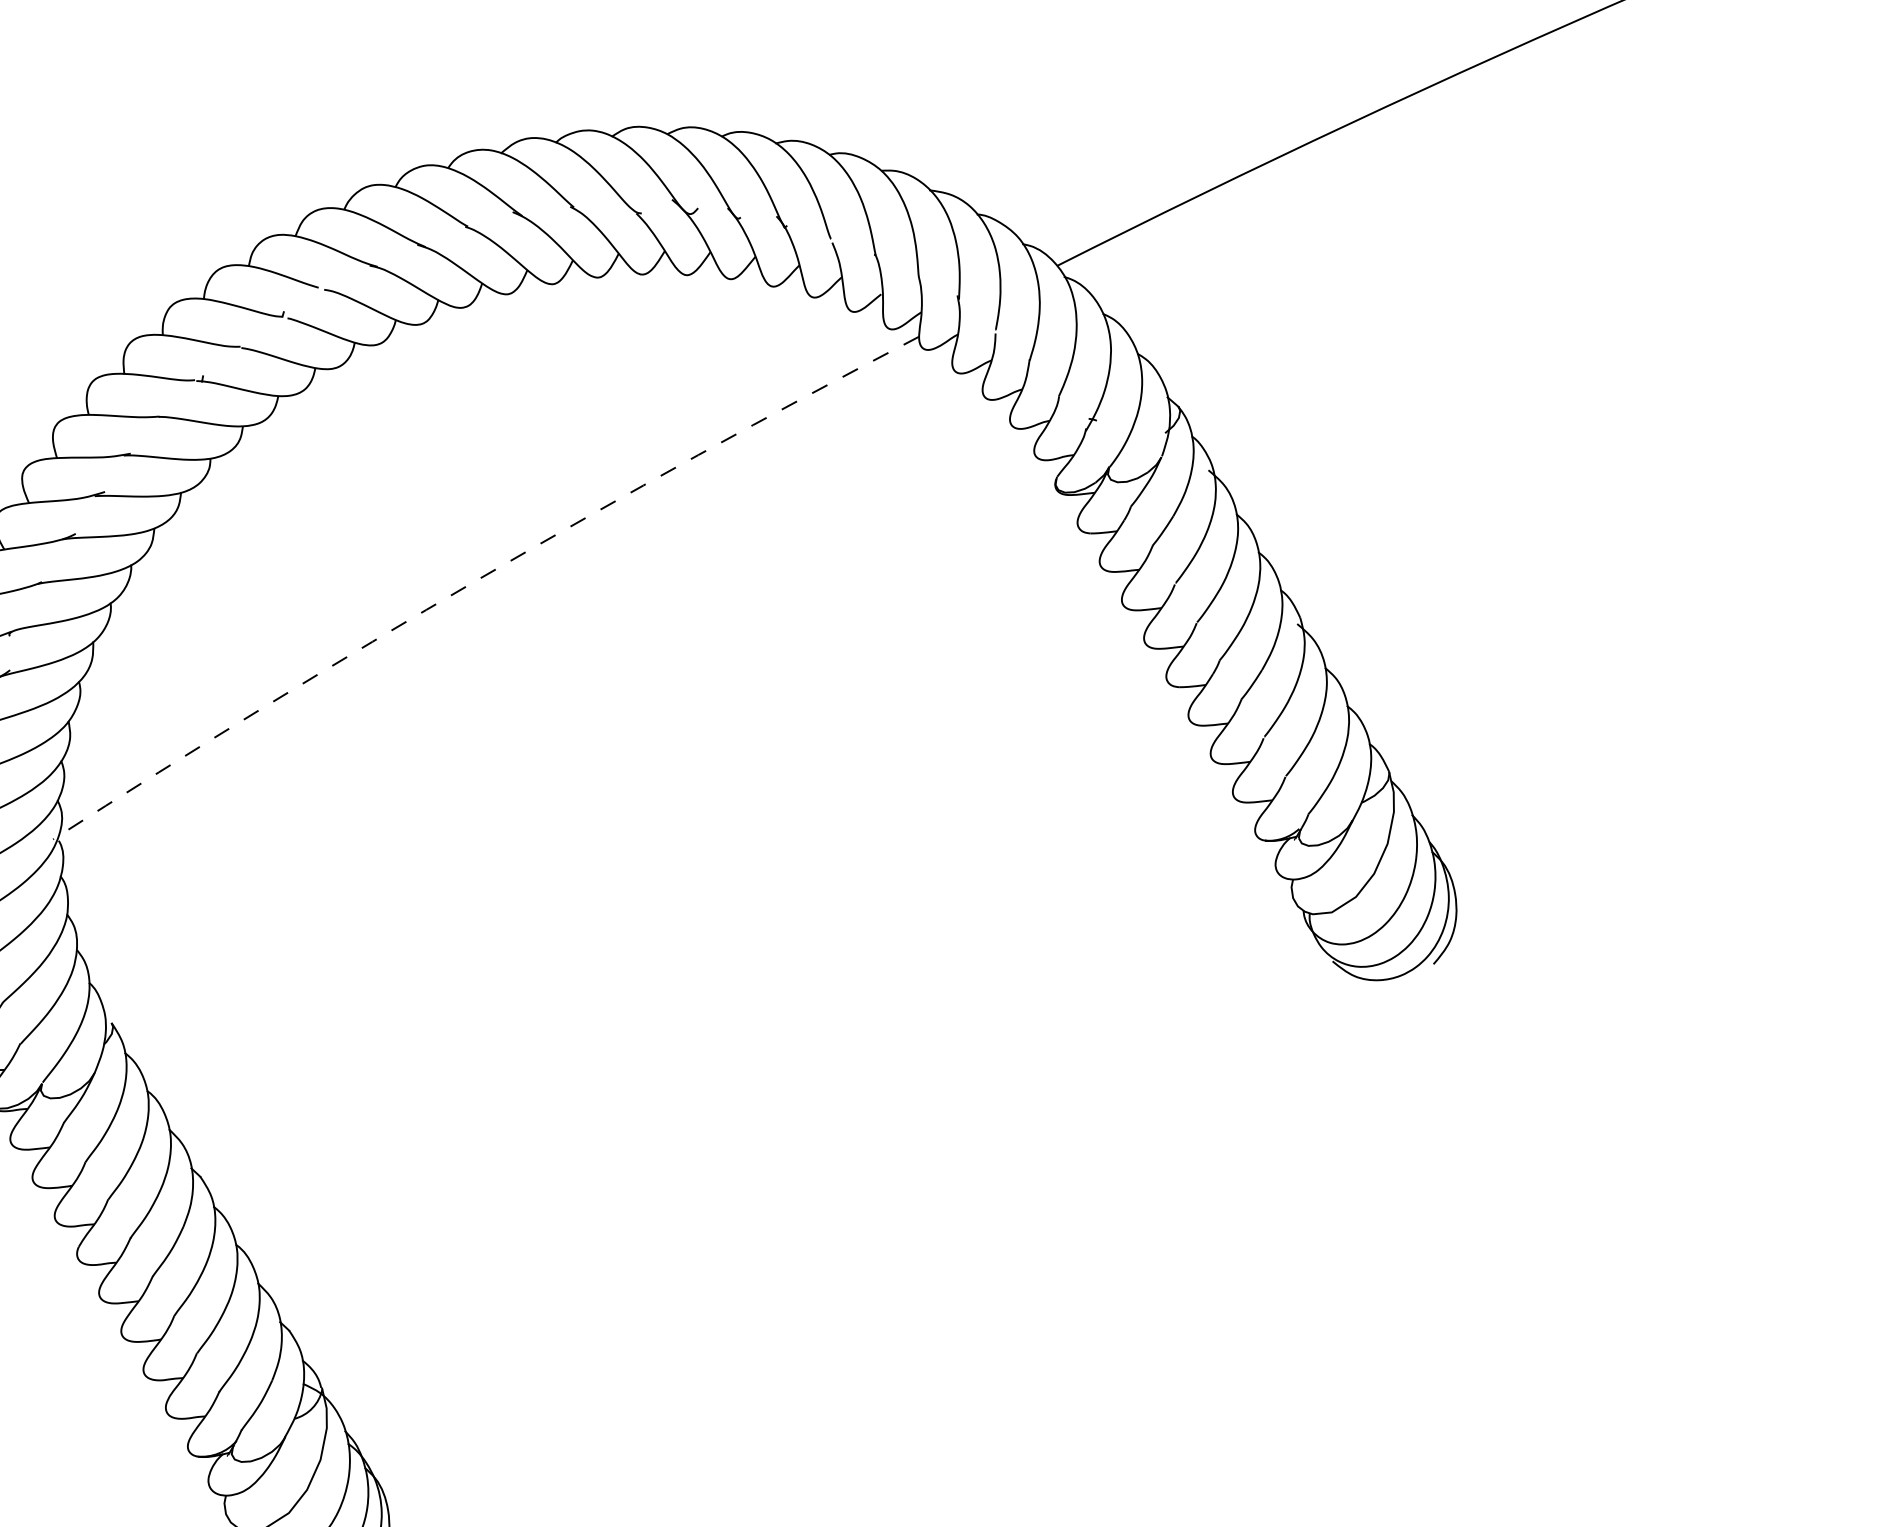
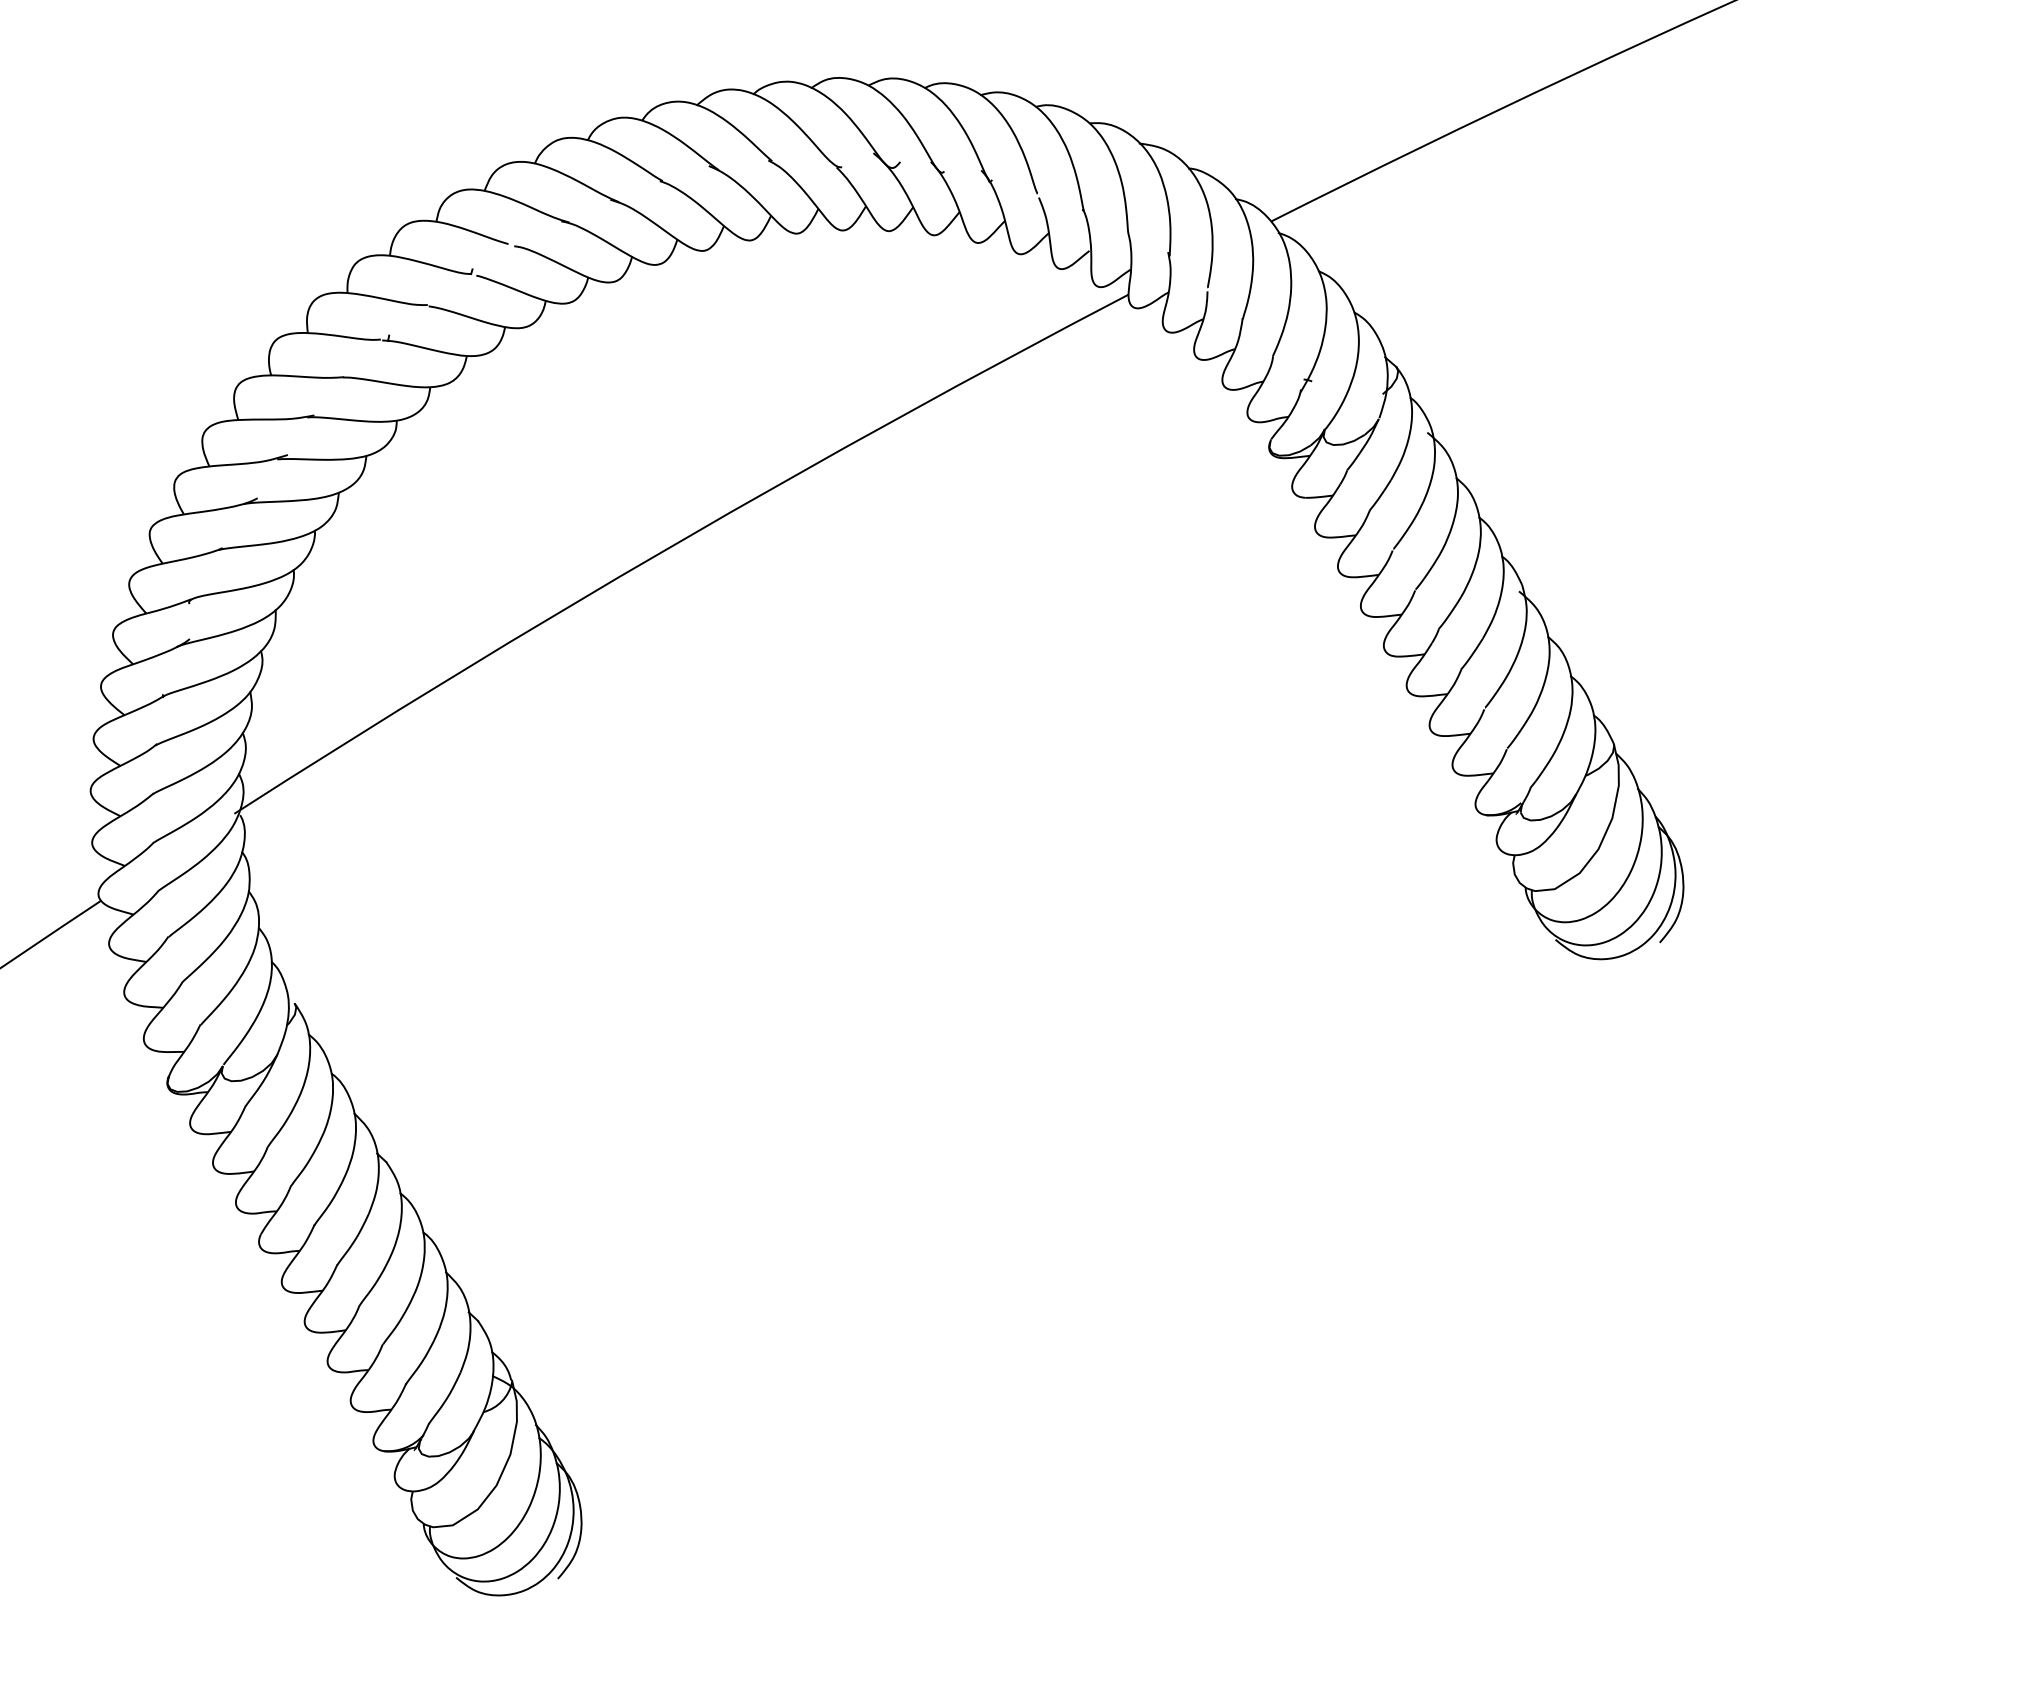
arc: (480, 578) -> (675, 544), dashed -> solid

